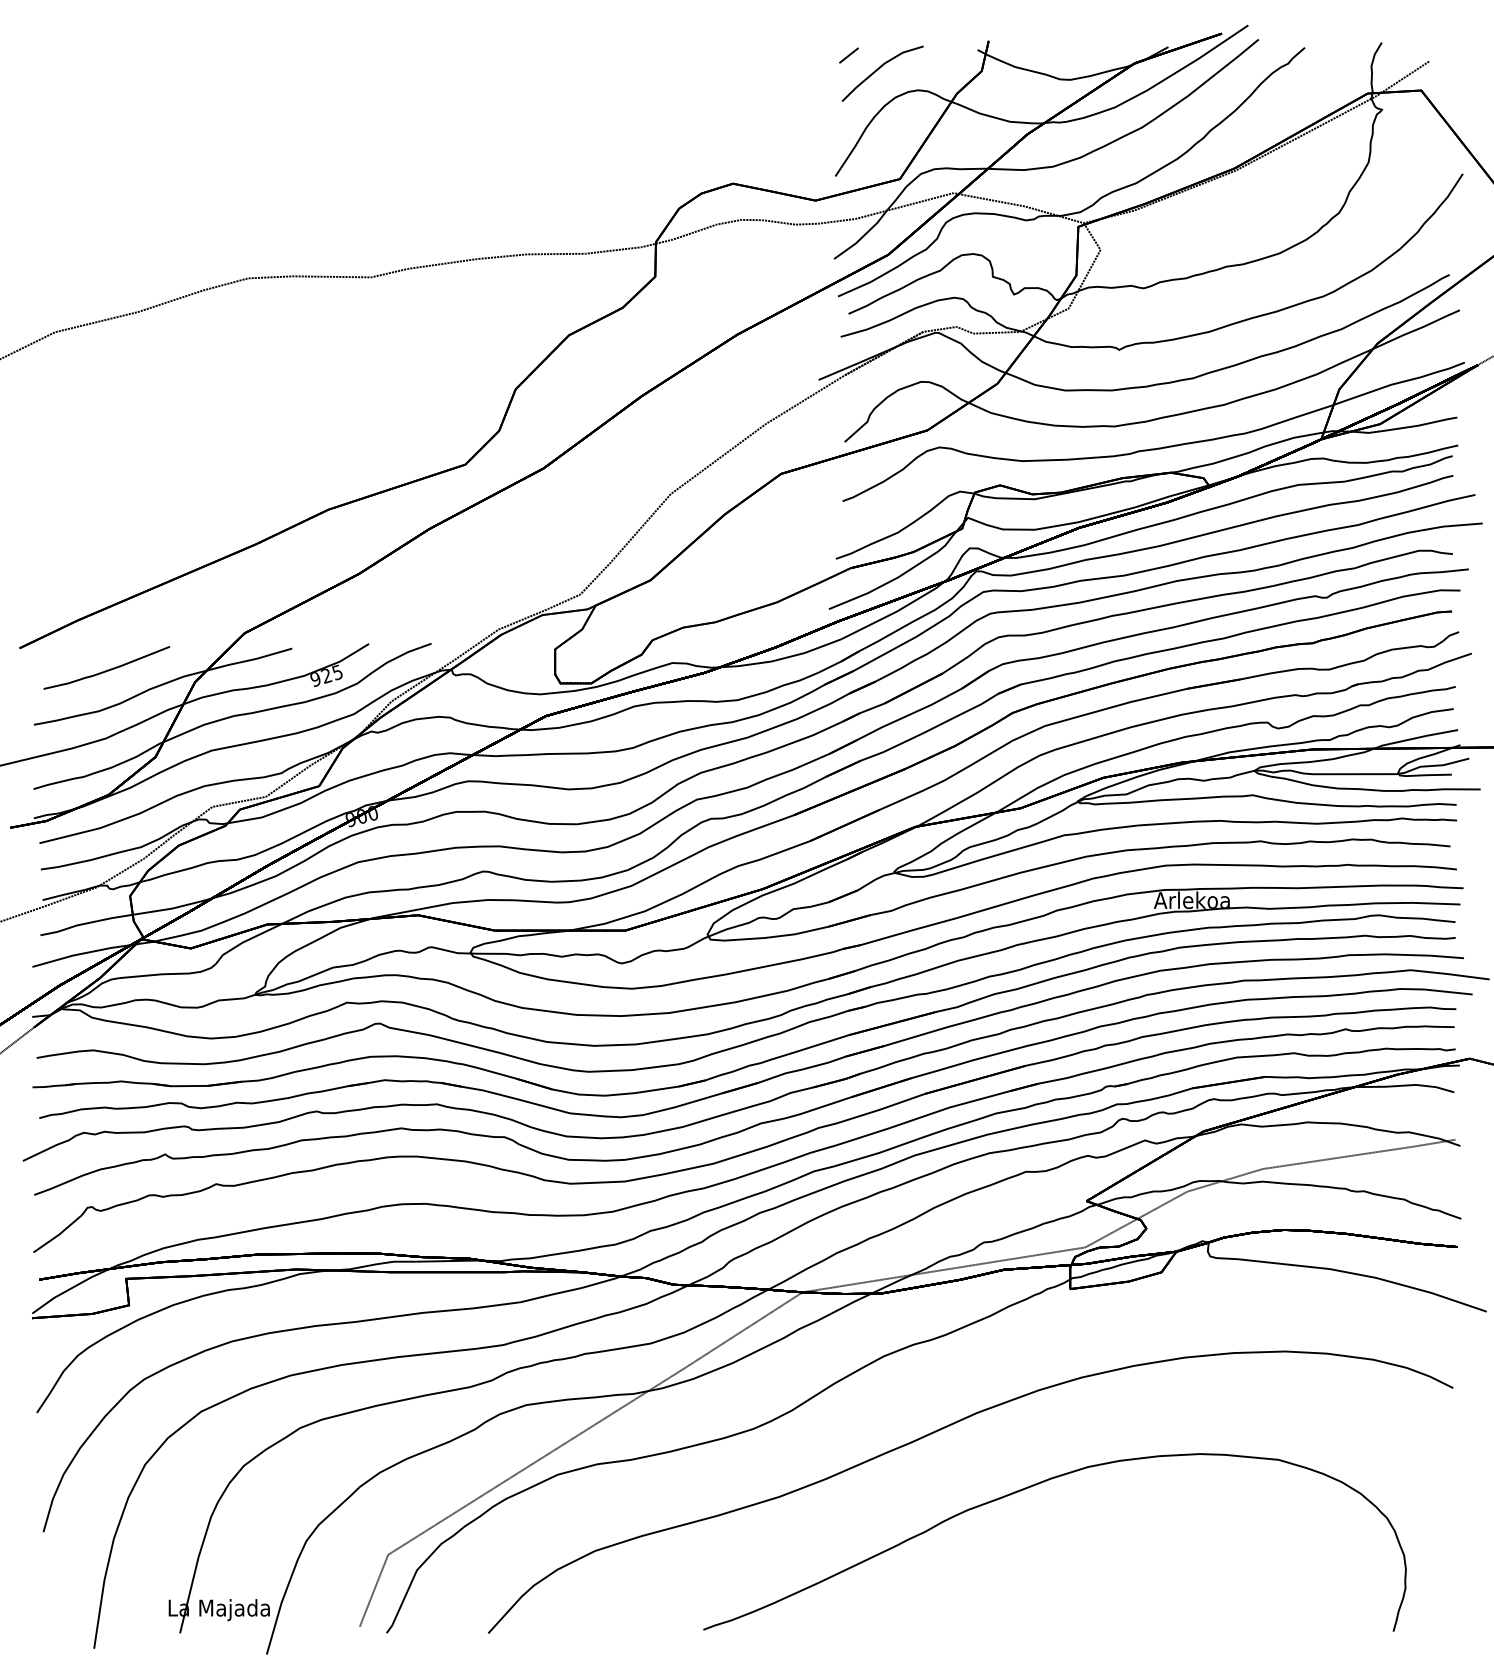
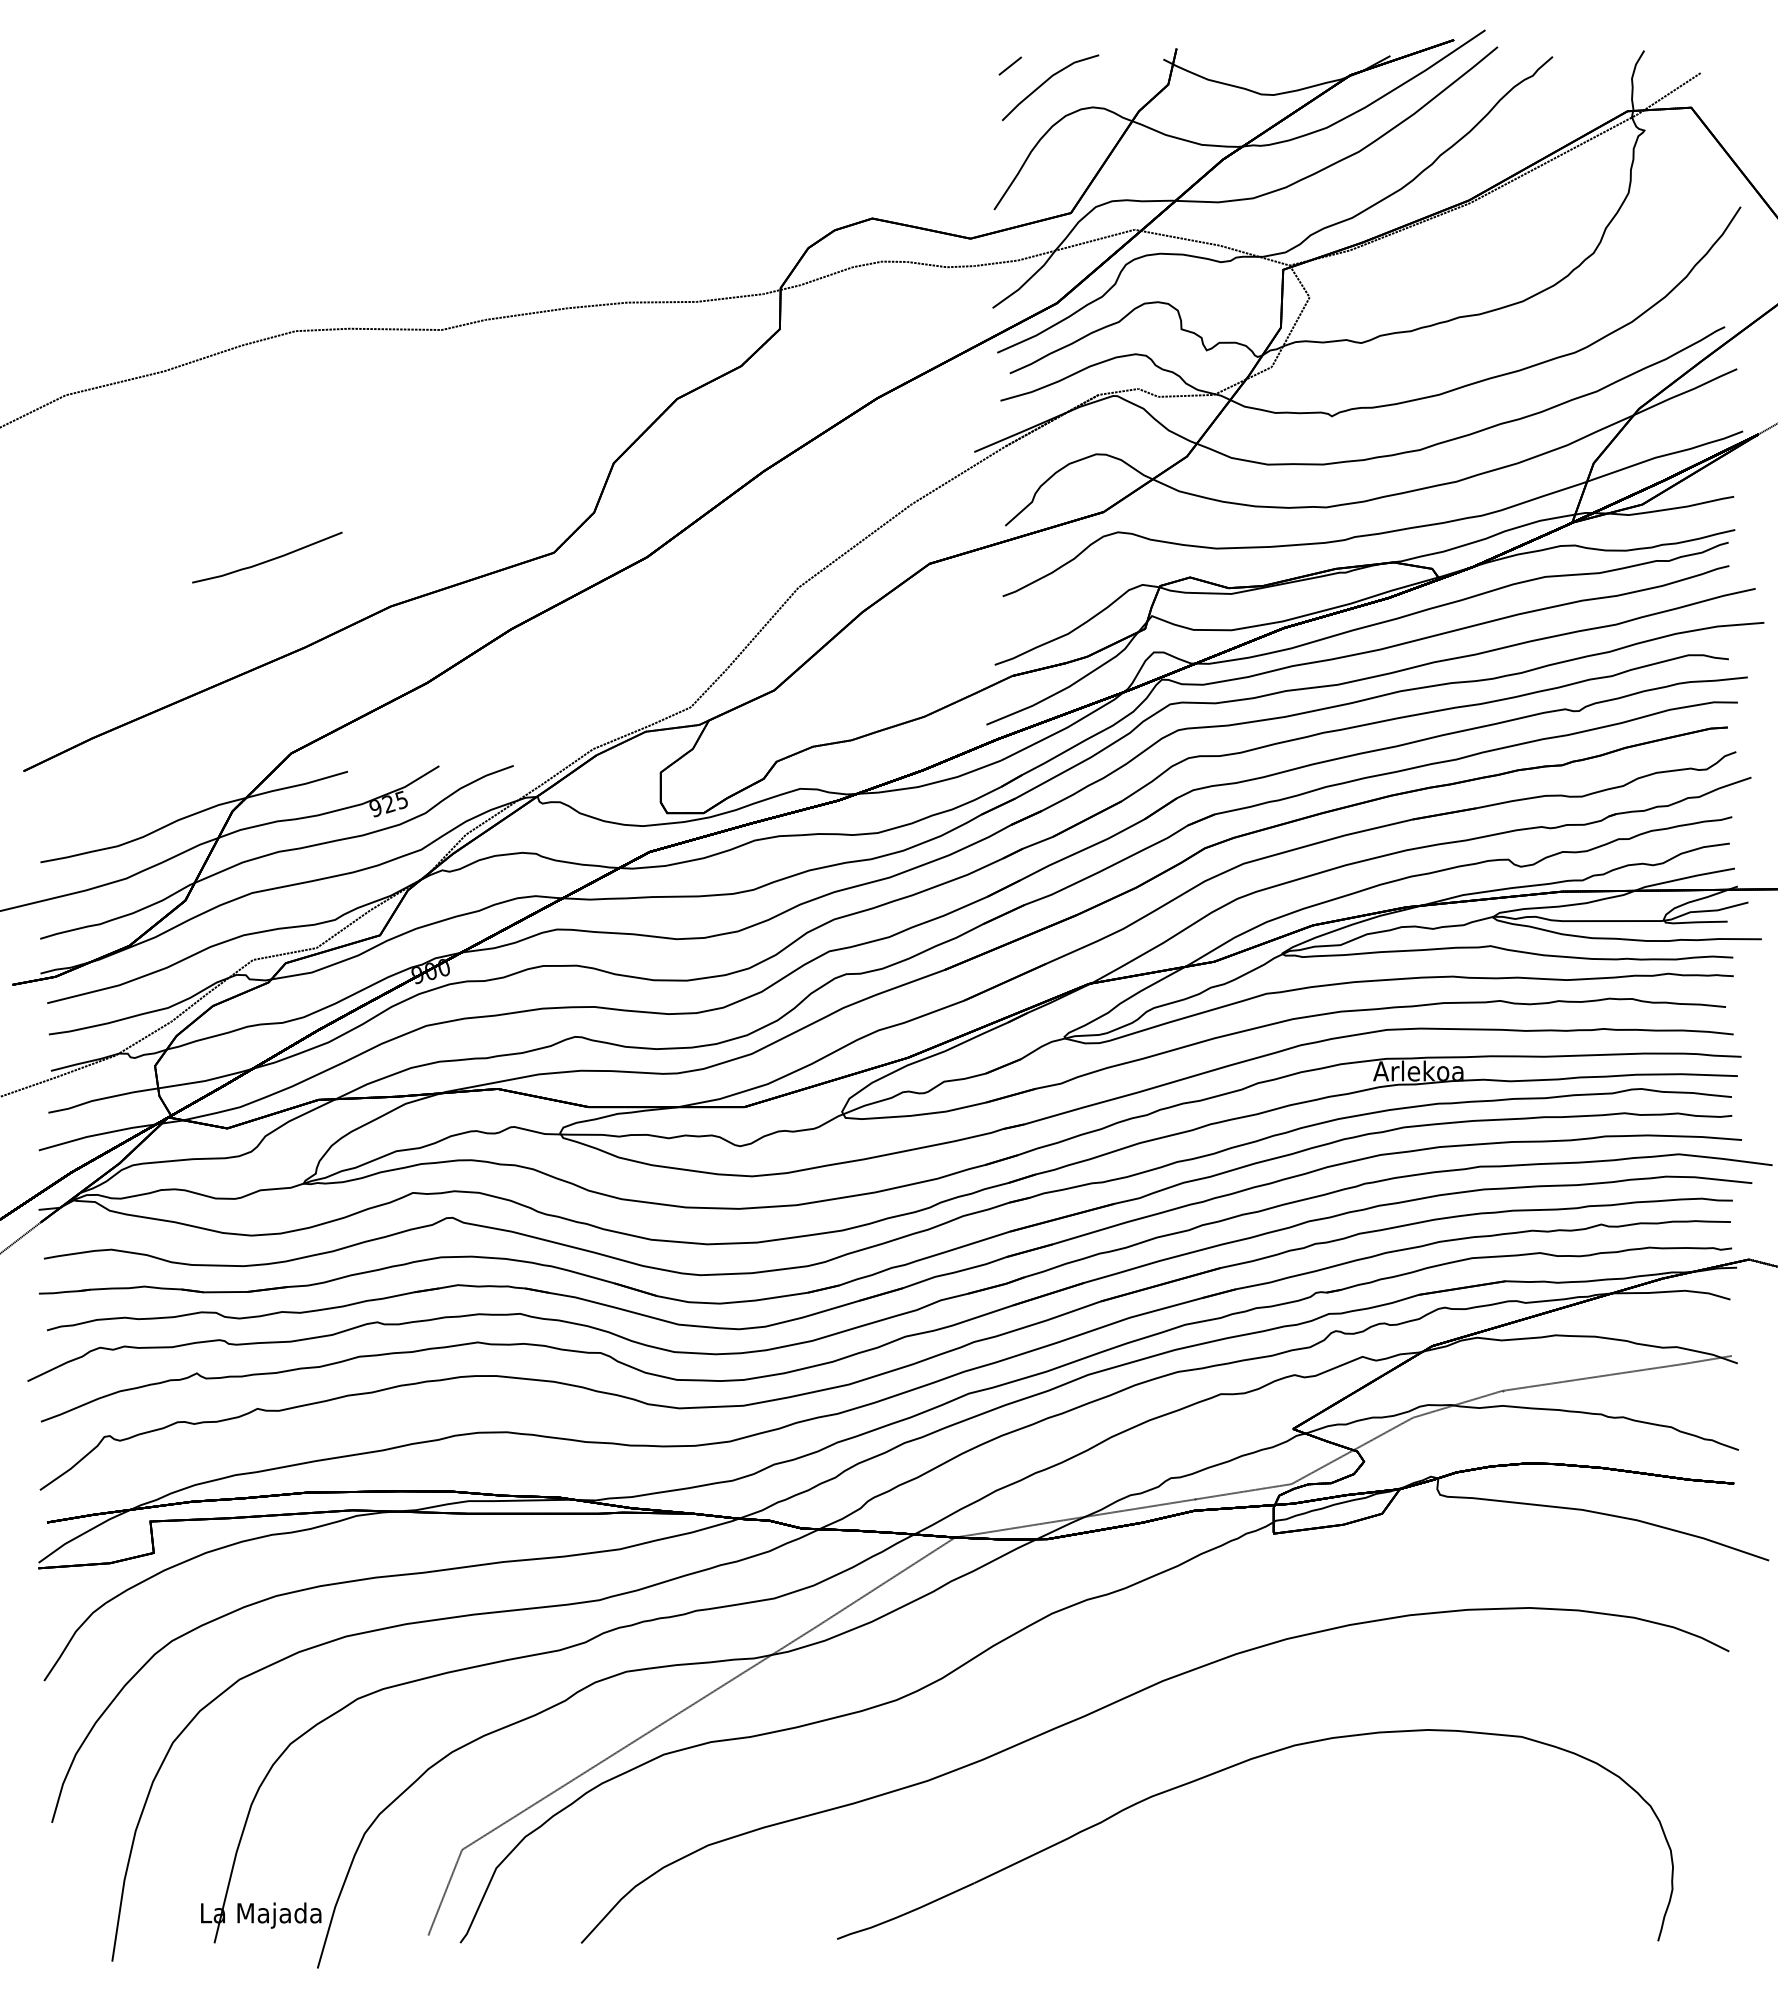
curve: (108, 669) -> (269, 559), moved

